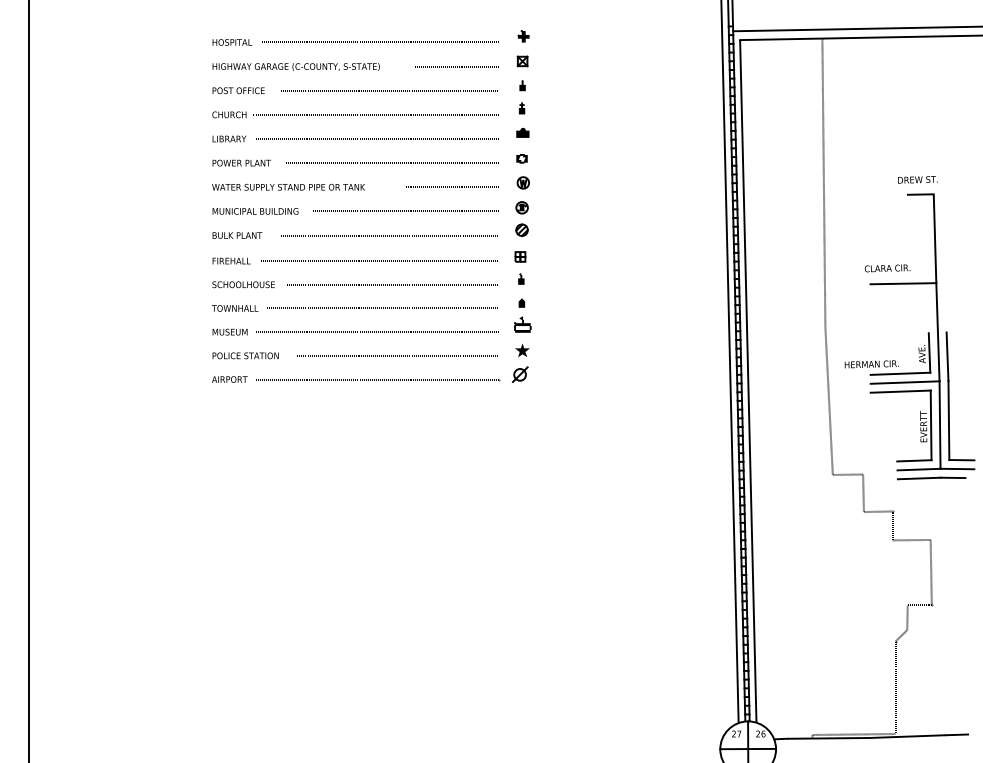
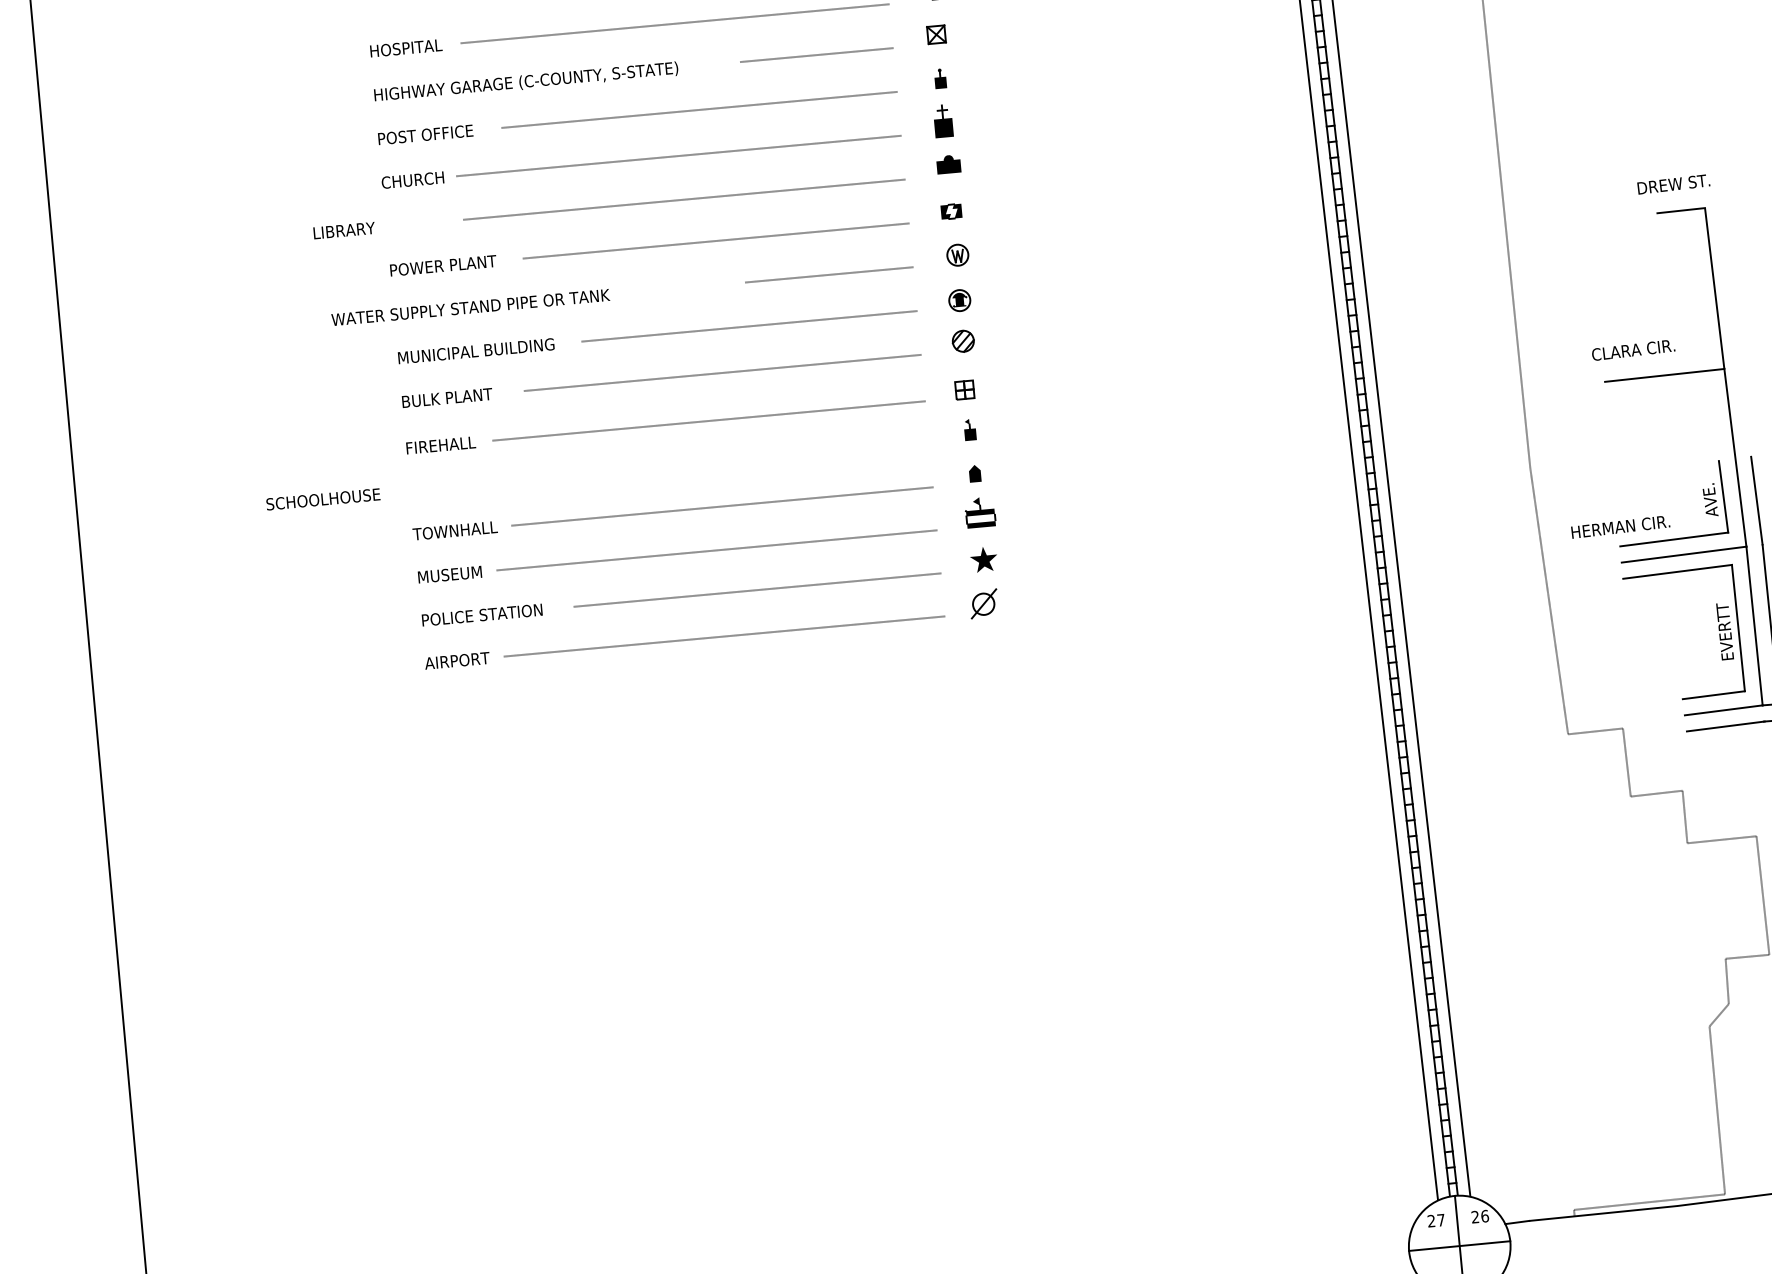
part: (521, 108) -> (942, 120), size x1.6
text: (228, 138) -> (342, 229), moved
text: (288, 186) -> (470, 306), moved
text: (243, 284) -> (323, 498), moved
line: (391, 284) -> (735, 461), removed

